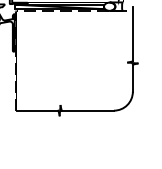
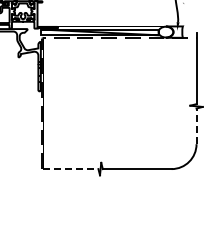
line: (132, 78) -> (196, 126), solid -> dashed
line: (37, 110) -> (70, 169), solid -> dashed

